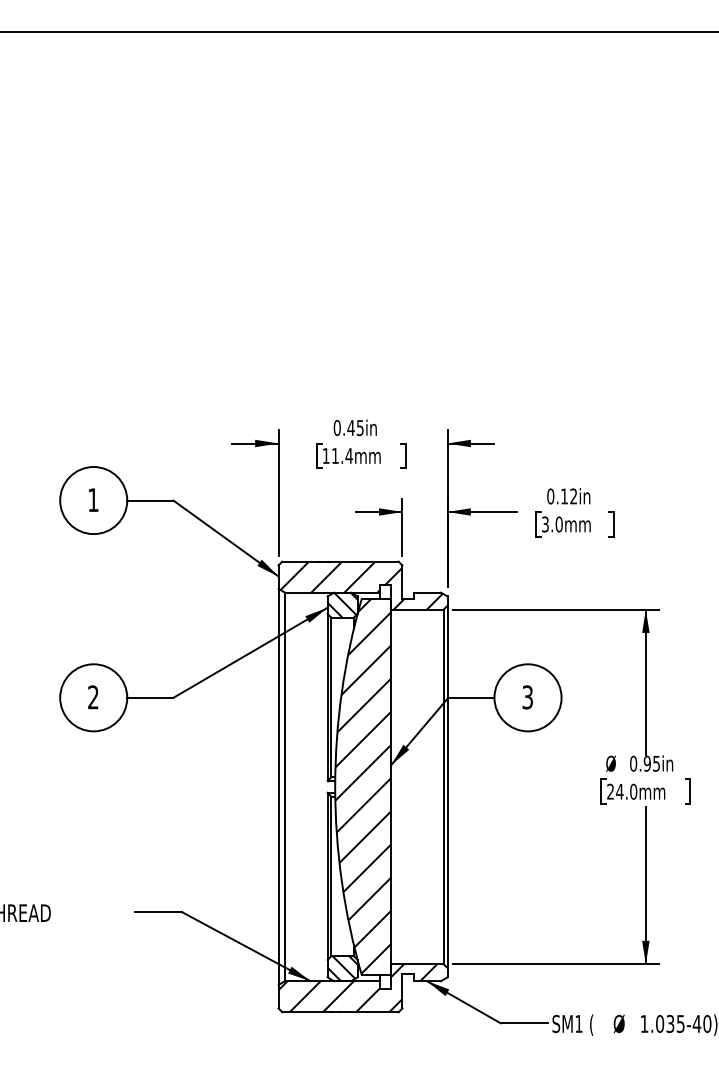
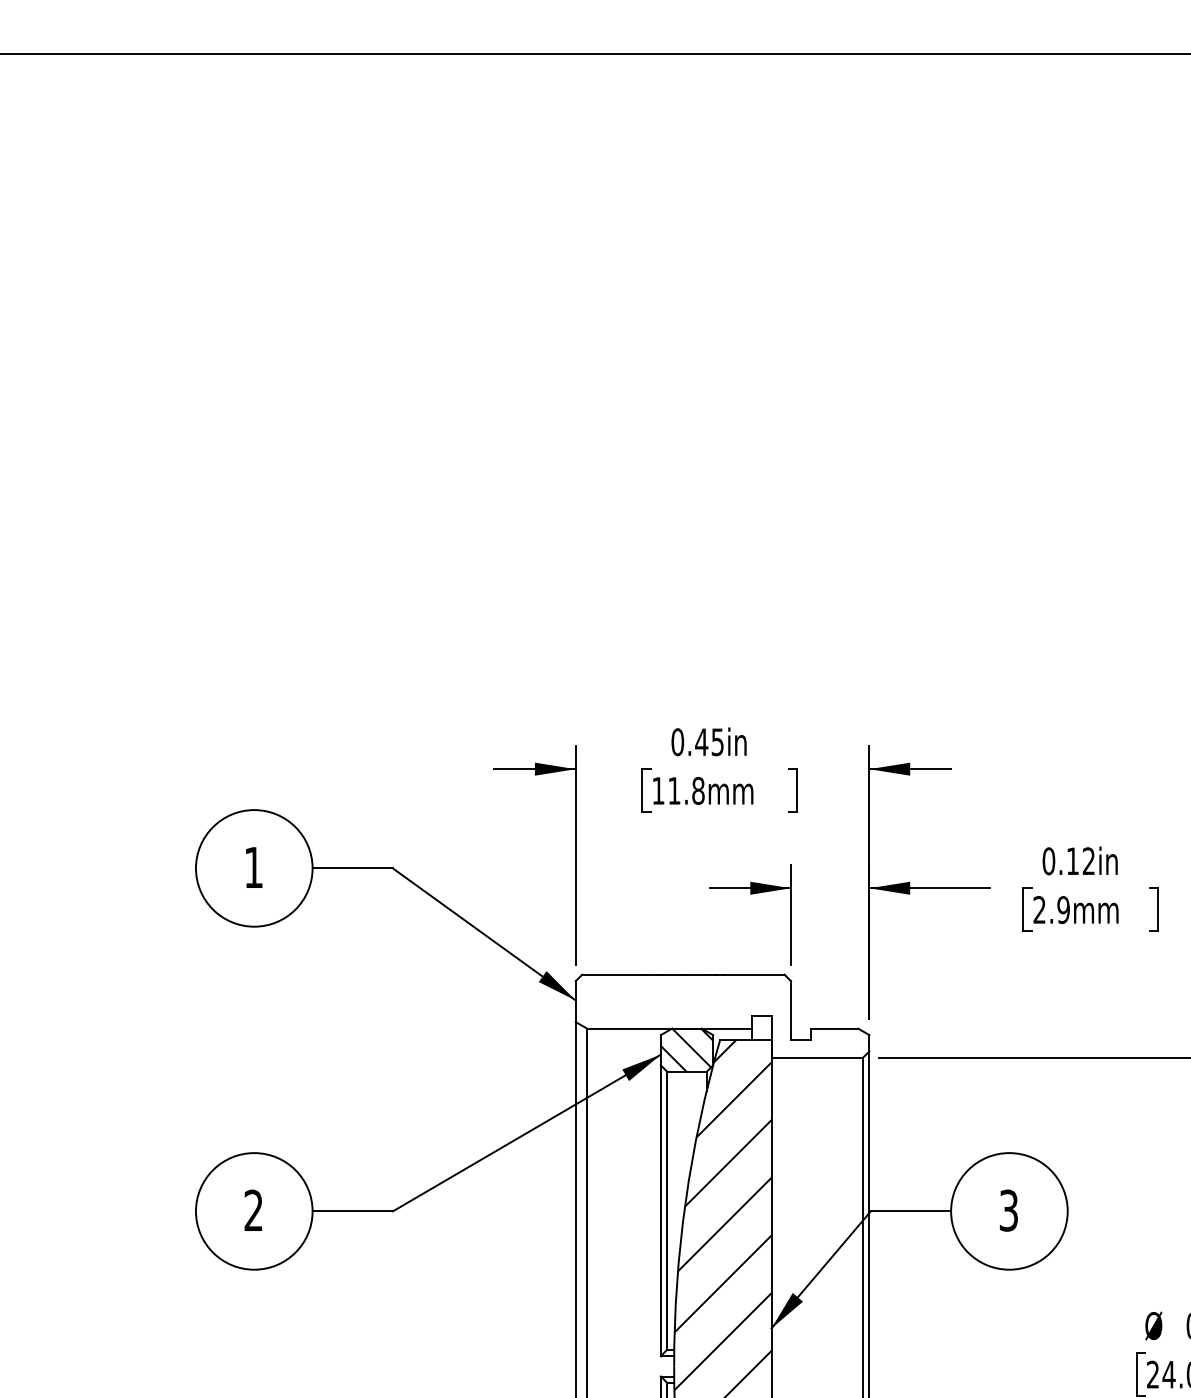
text: (348, 456) -> (697, 791), 11.4mm -> 11.8mm
text: (552, 524) -> (1051, 910), 3.0mm -> 2.9mm
hatch: (361, 585) -> (719, 1016), removed

